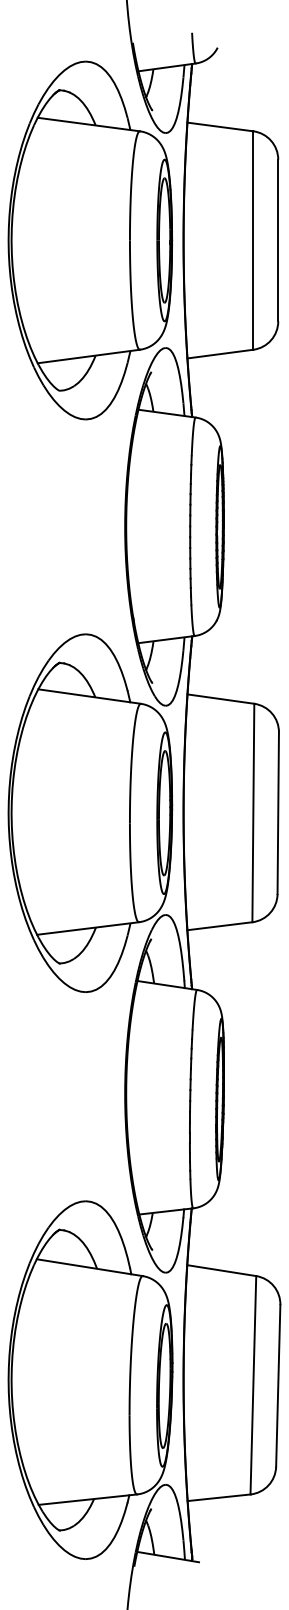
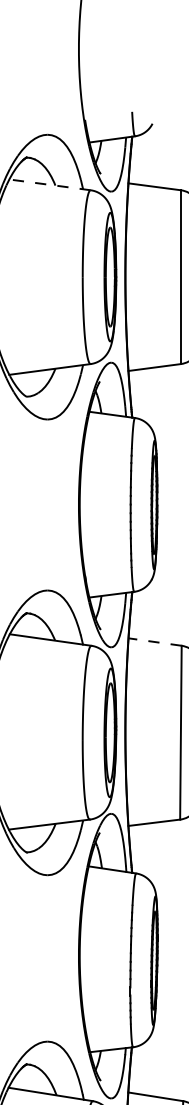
line: (88, 124) -> (49, 184), solid -> dashed
line: (220, 699) -> (154, 642), solid -> dashed

